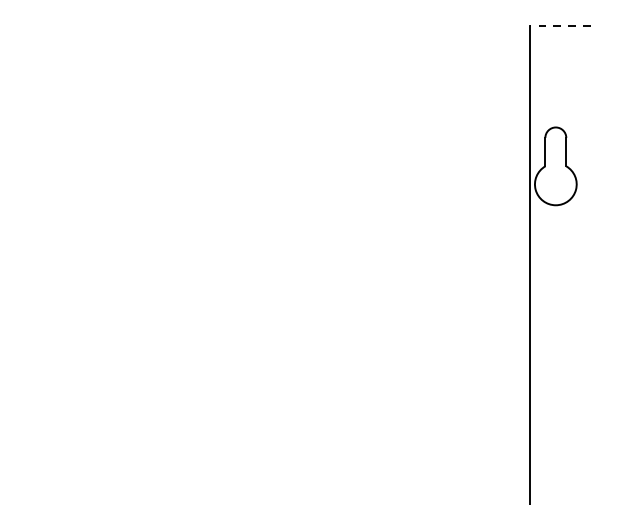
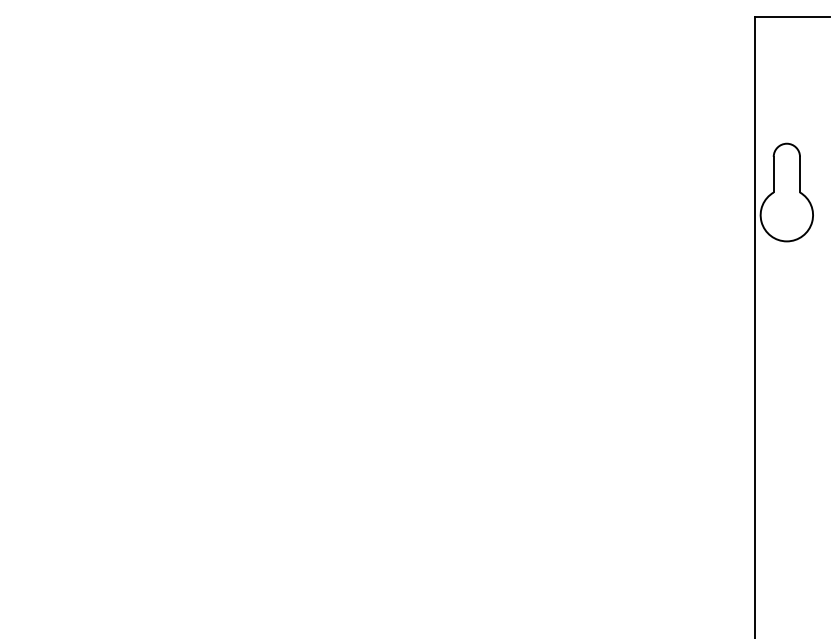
line: (560, 26) -> (792, 16), dashed -> solid

